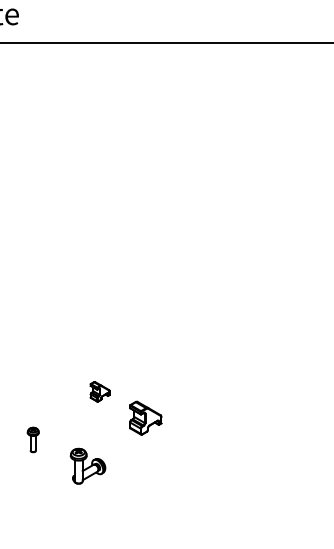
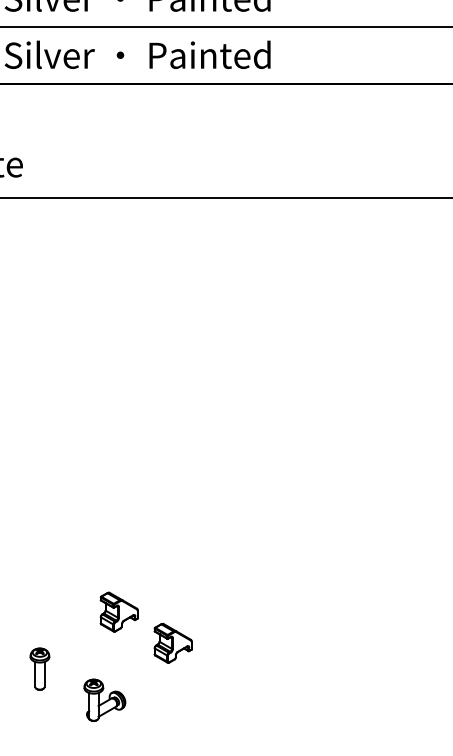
part: (99, 391) -> (118, 611), size x1.67
part: (32, 439) -> (39, 668), size x1.43

